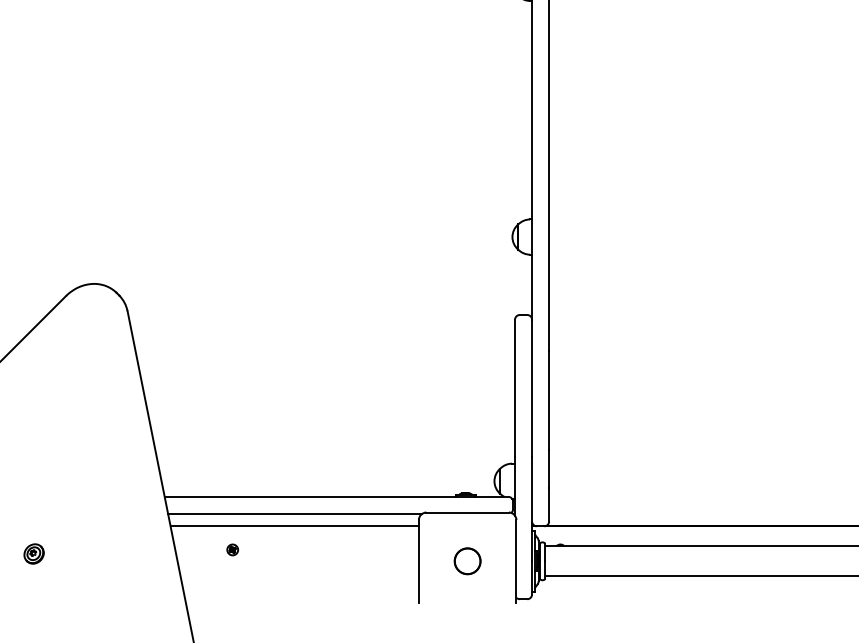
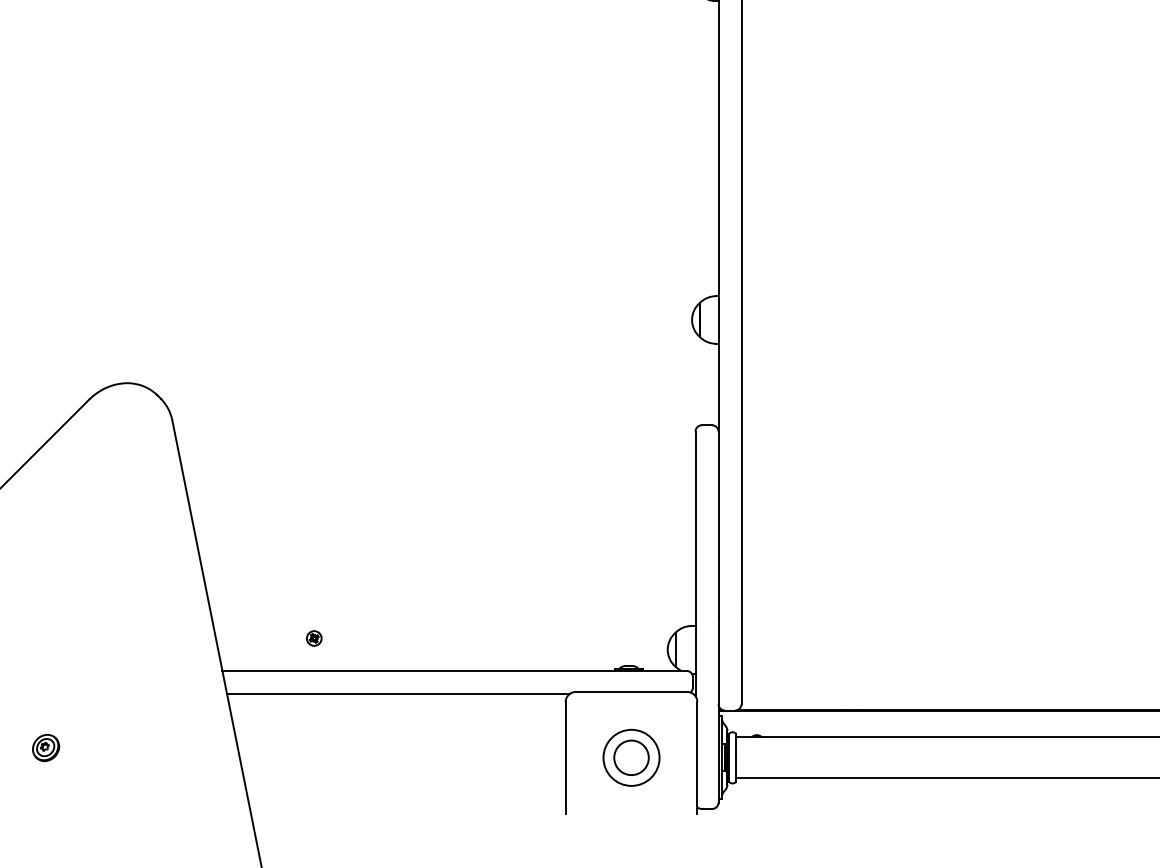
line: (294, 526) -> (397, 710), removed
part: (232, 549) -> (314, 638), moved
circle: (467, 561) -> (631, 757), size x1.6

